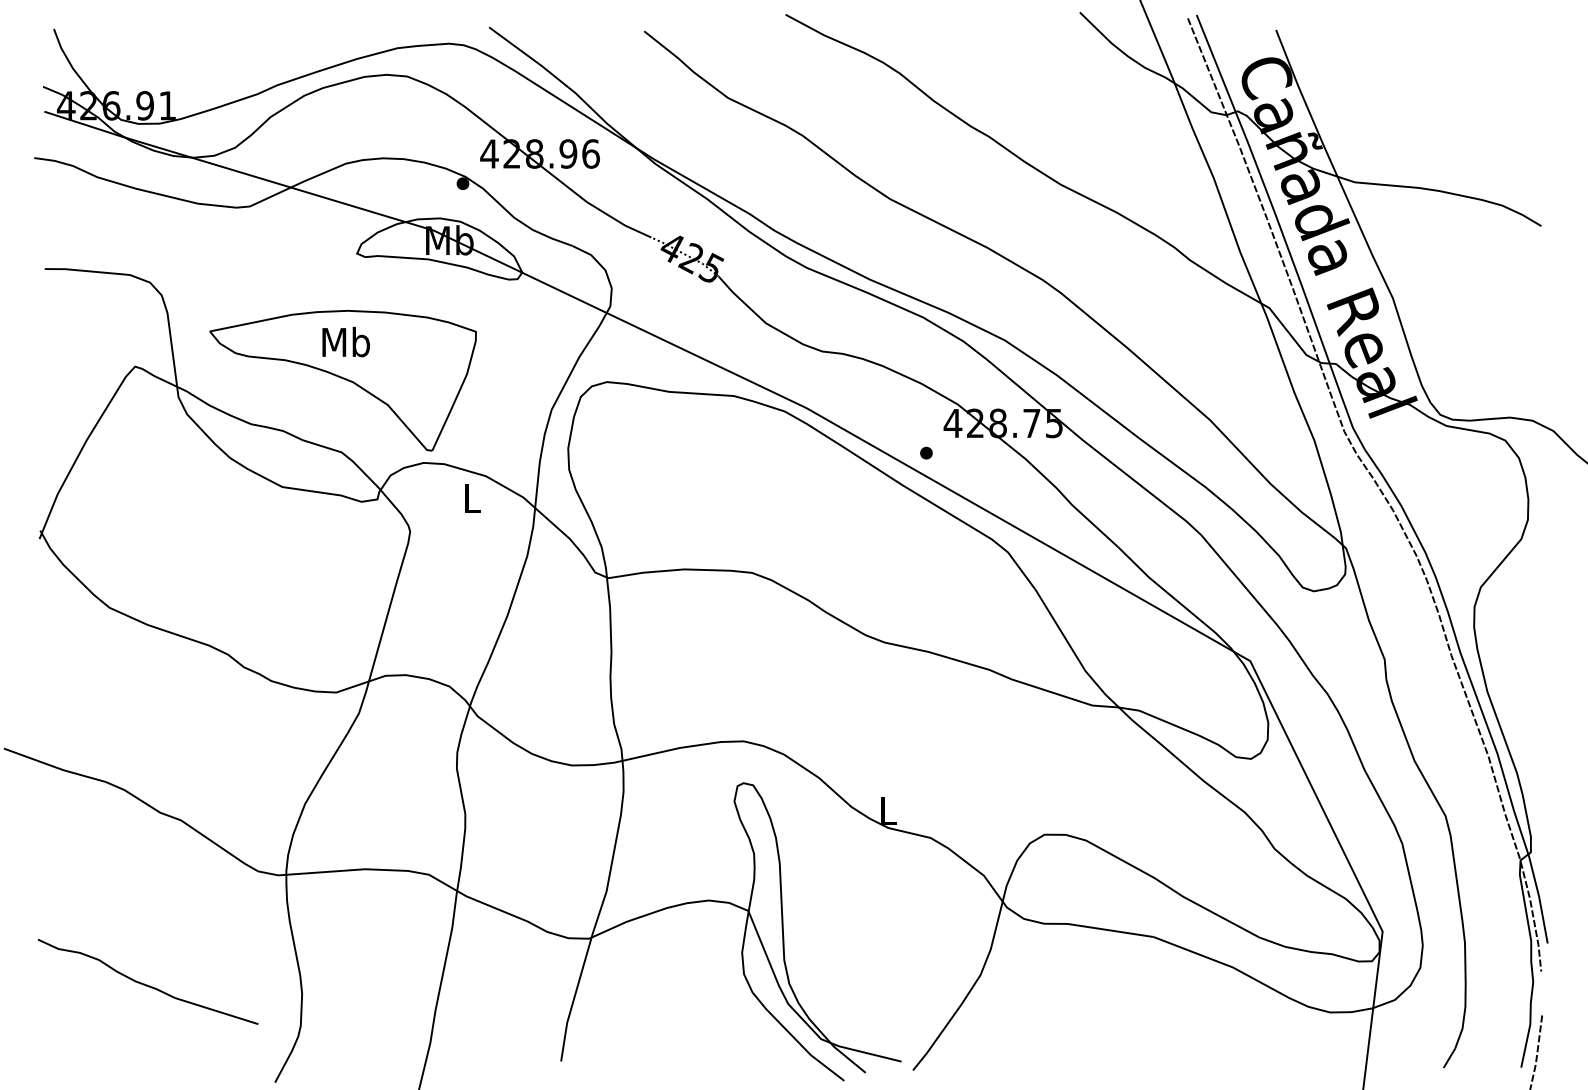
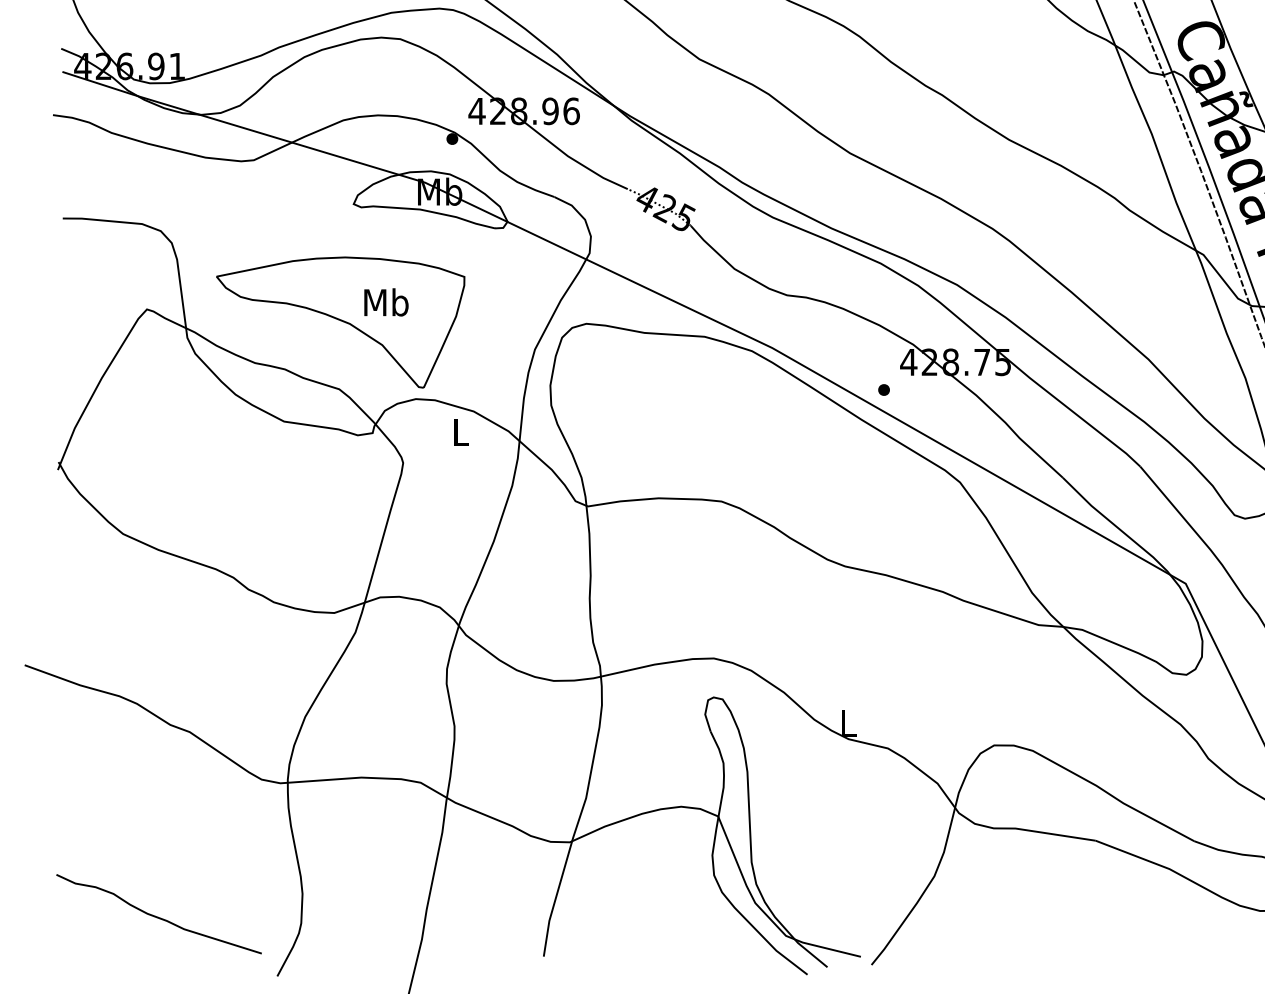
text: (345, 342) -> (385, 302), moved
curve: (147, 984) -> (158, 916), moved

